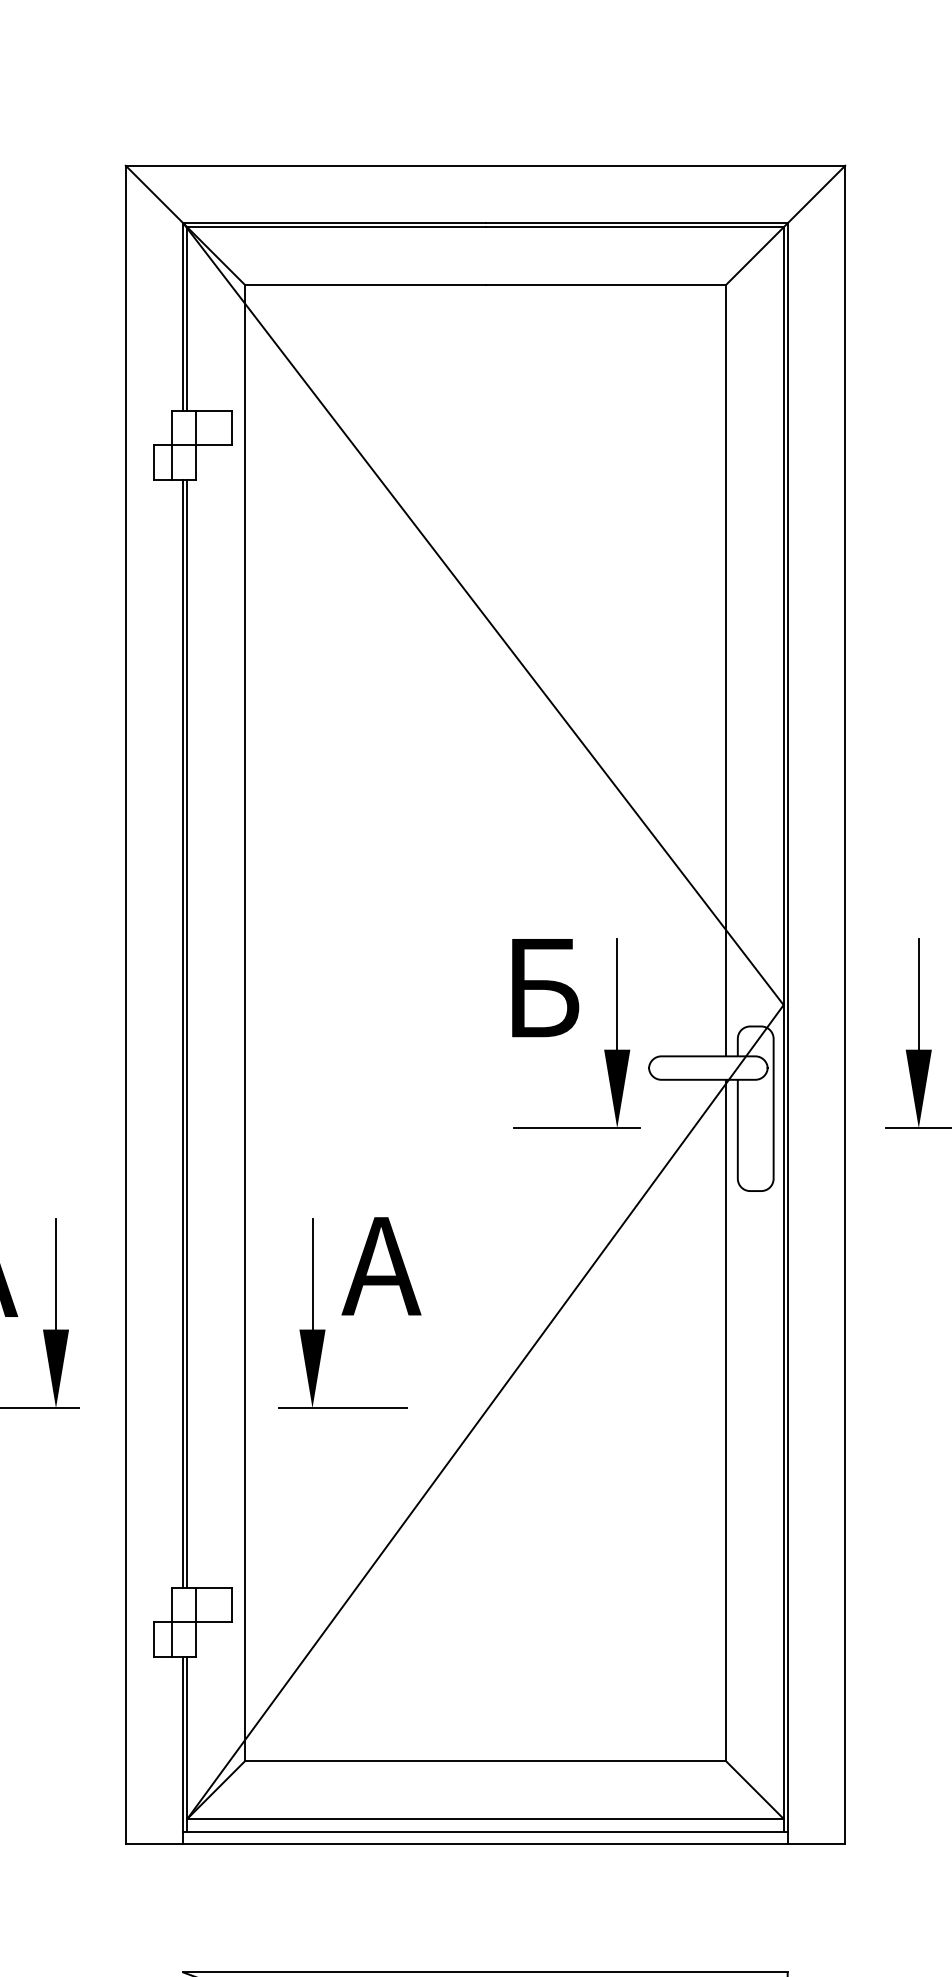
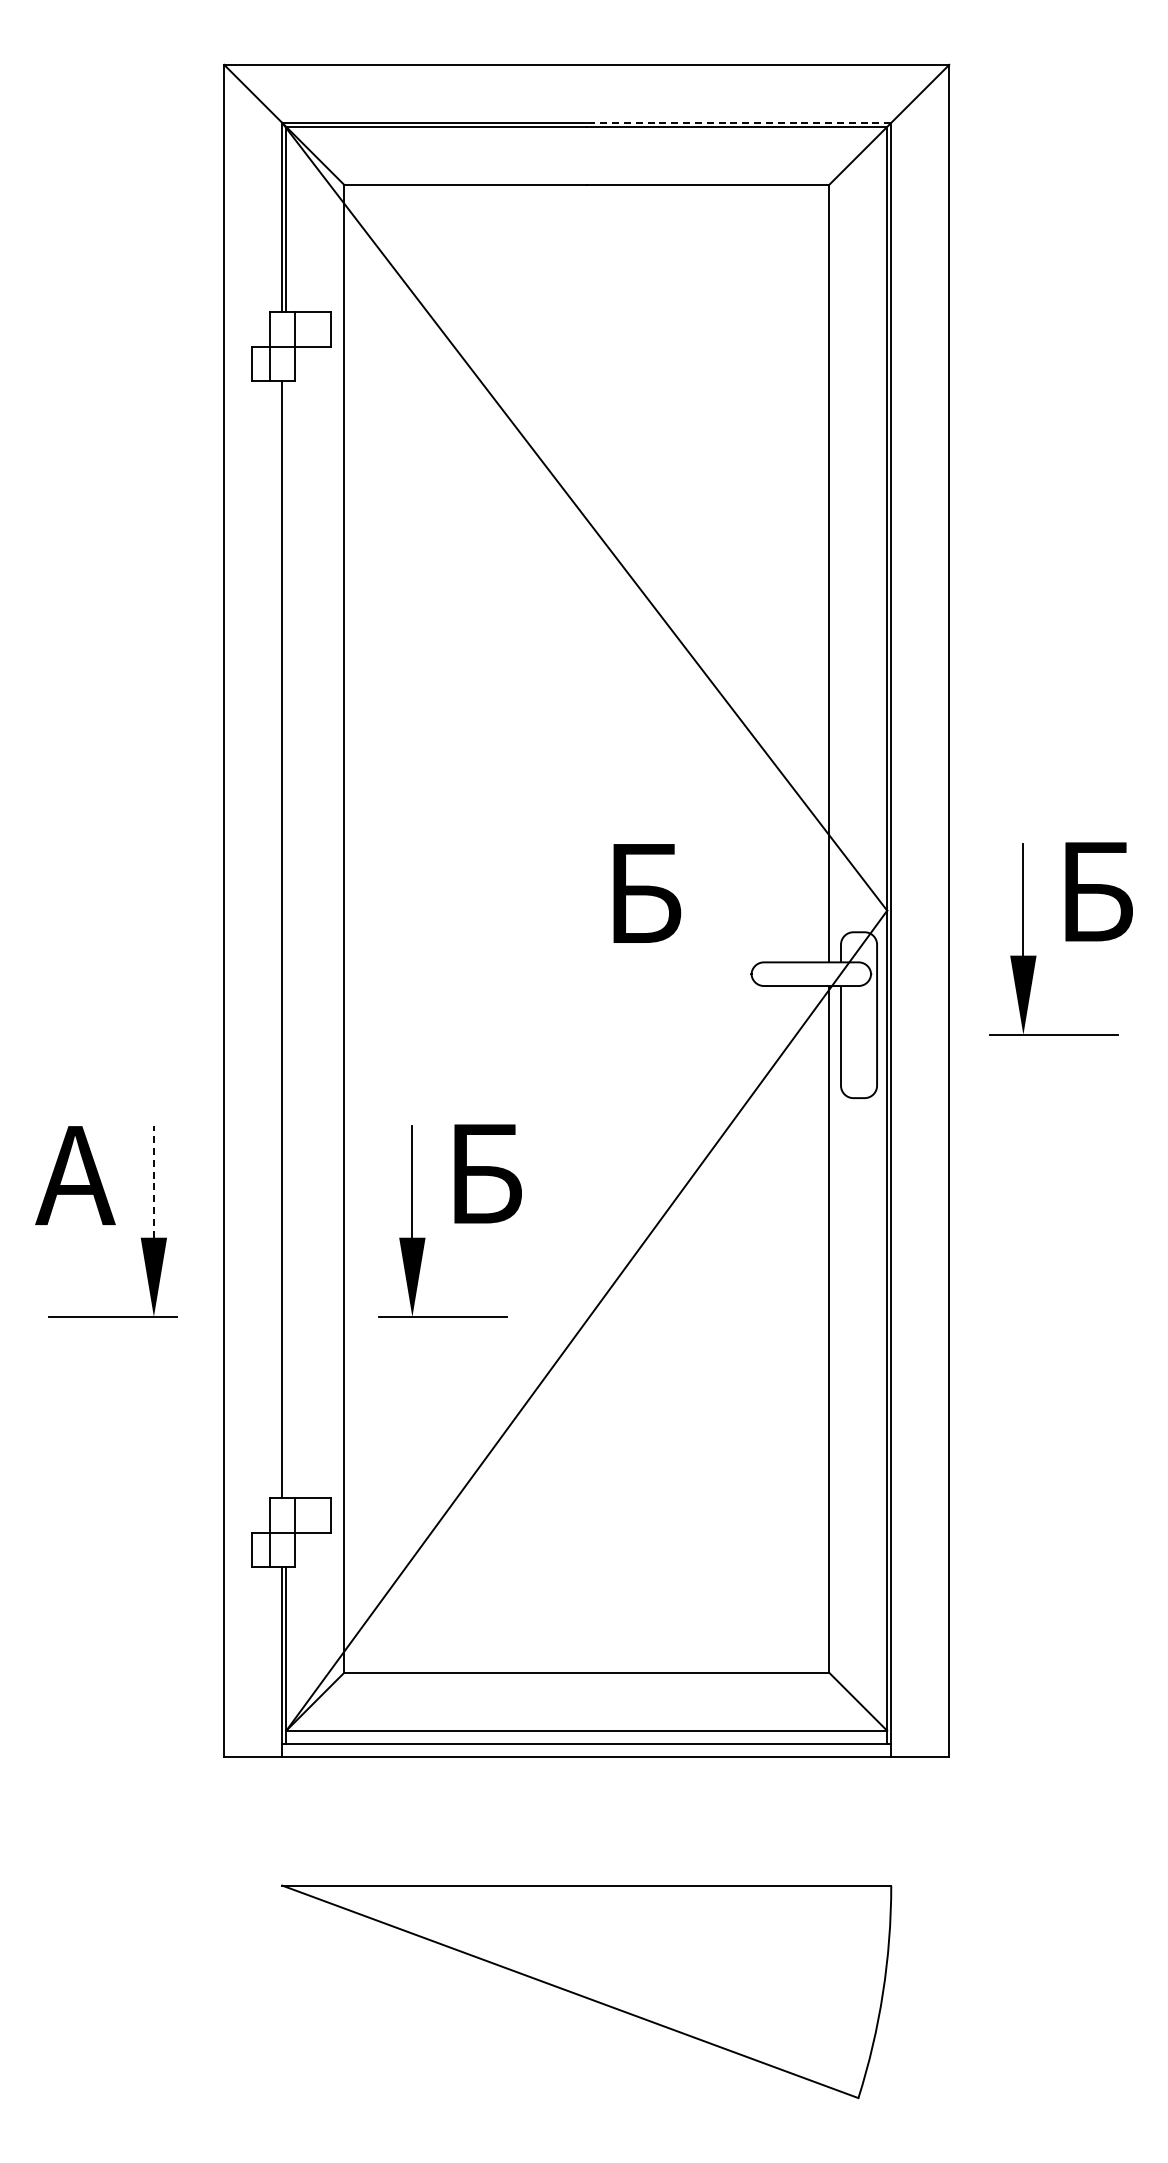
line: (636, 222) -> (738, 122), solid -> dashed
line: (187, 1033) -> (286, 939), removed
part: (604, 1049) -> (706, 955), removed
text: (381, 1265) -> (481, 1173), A -> Б
line: (55, 1273) -> (153, 1181), solid -> dashed

